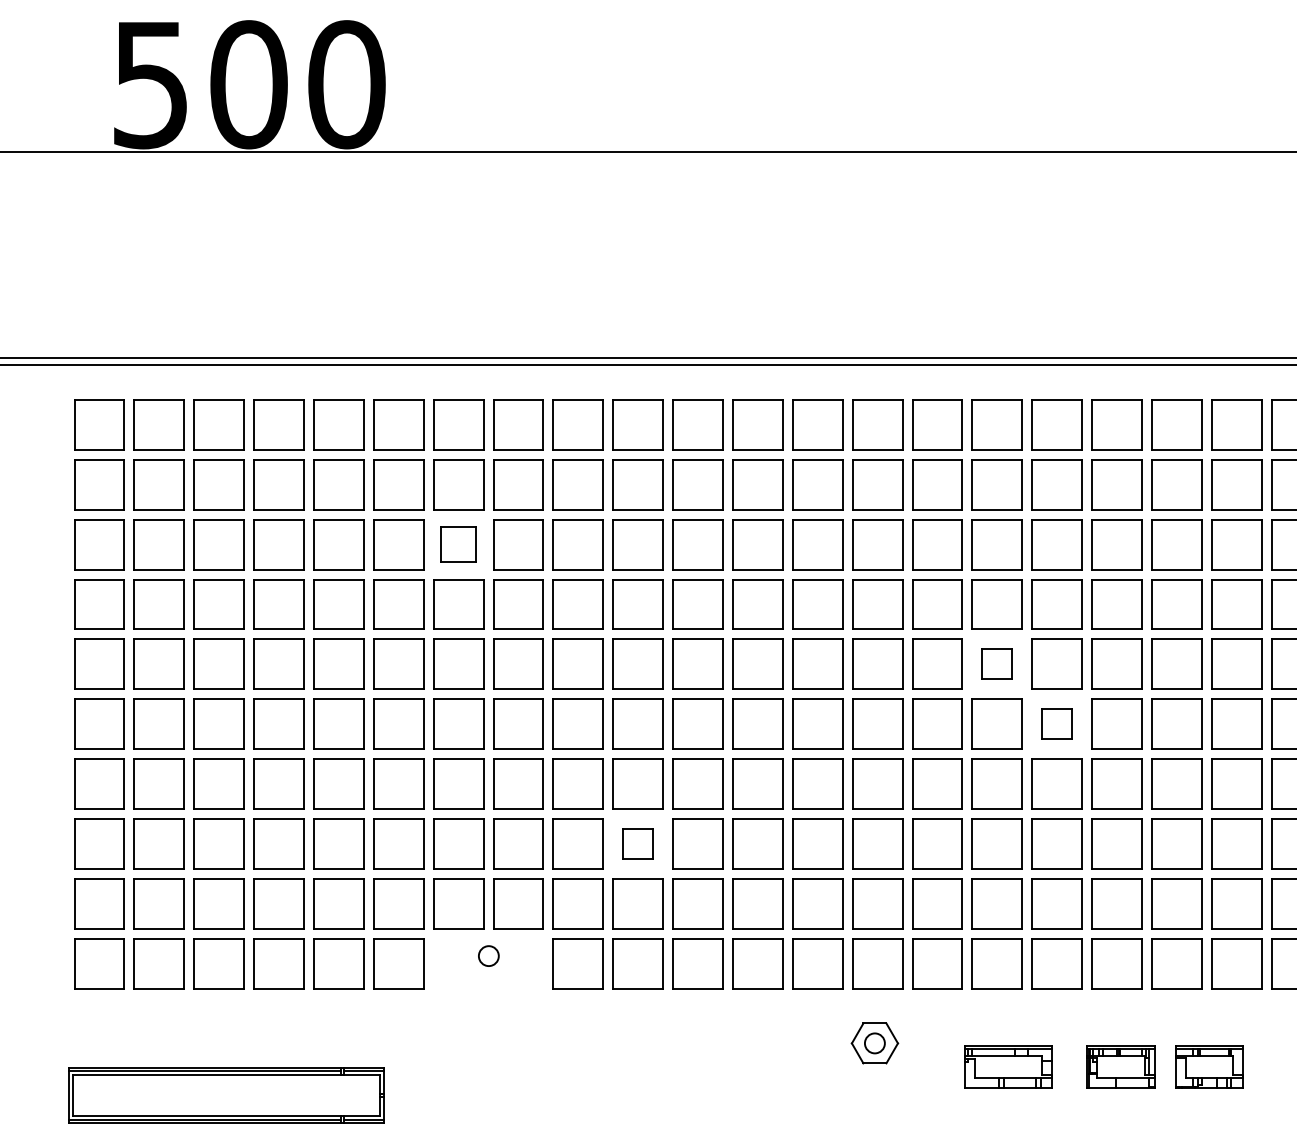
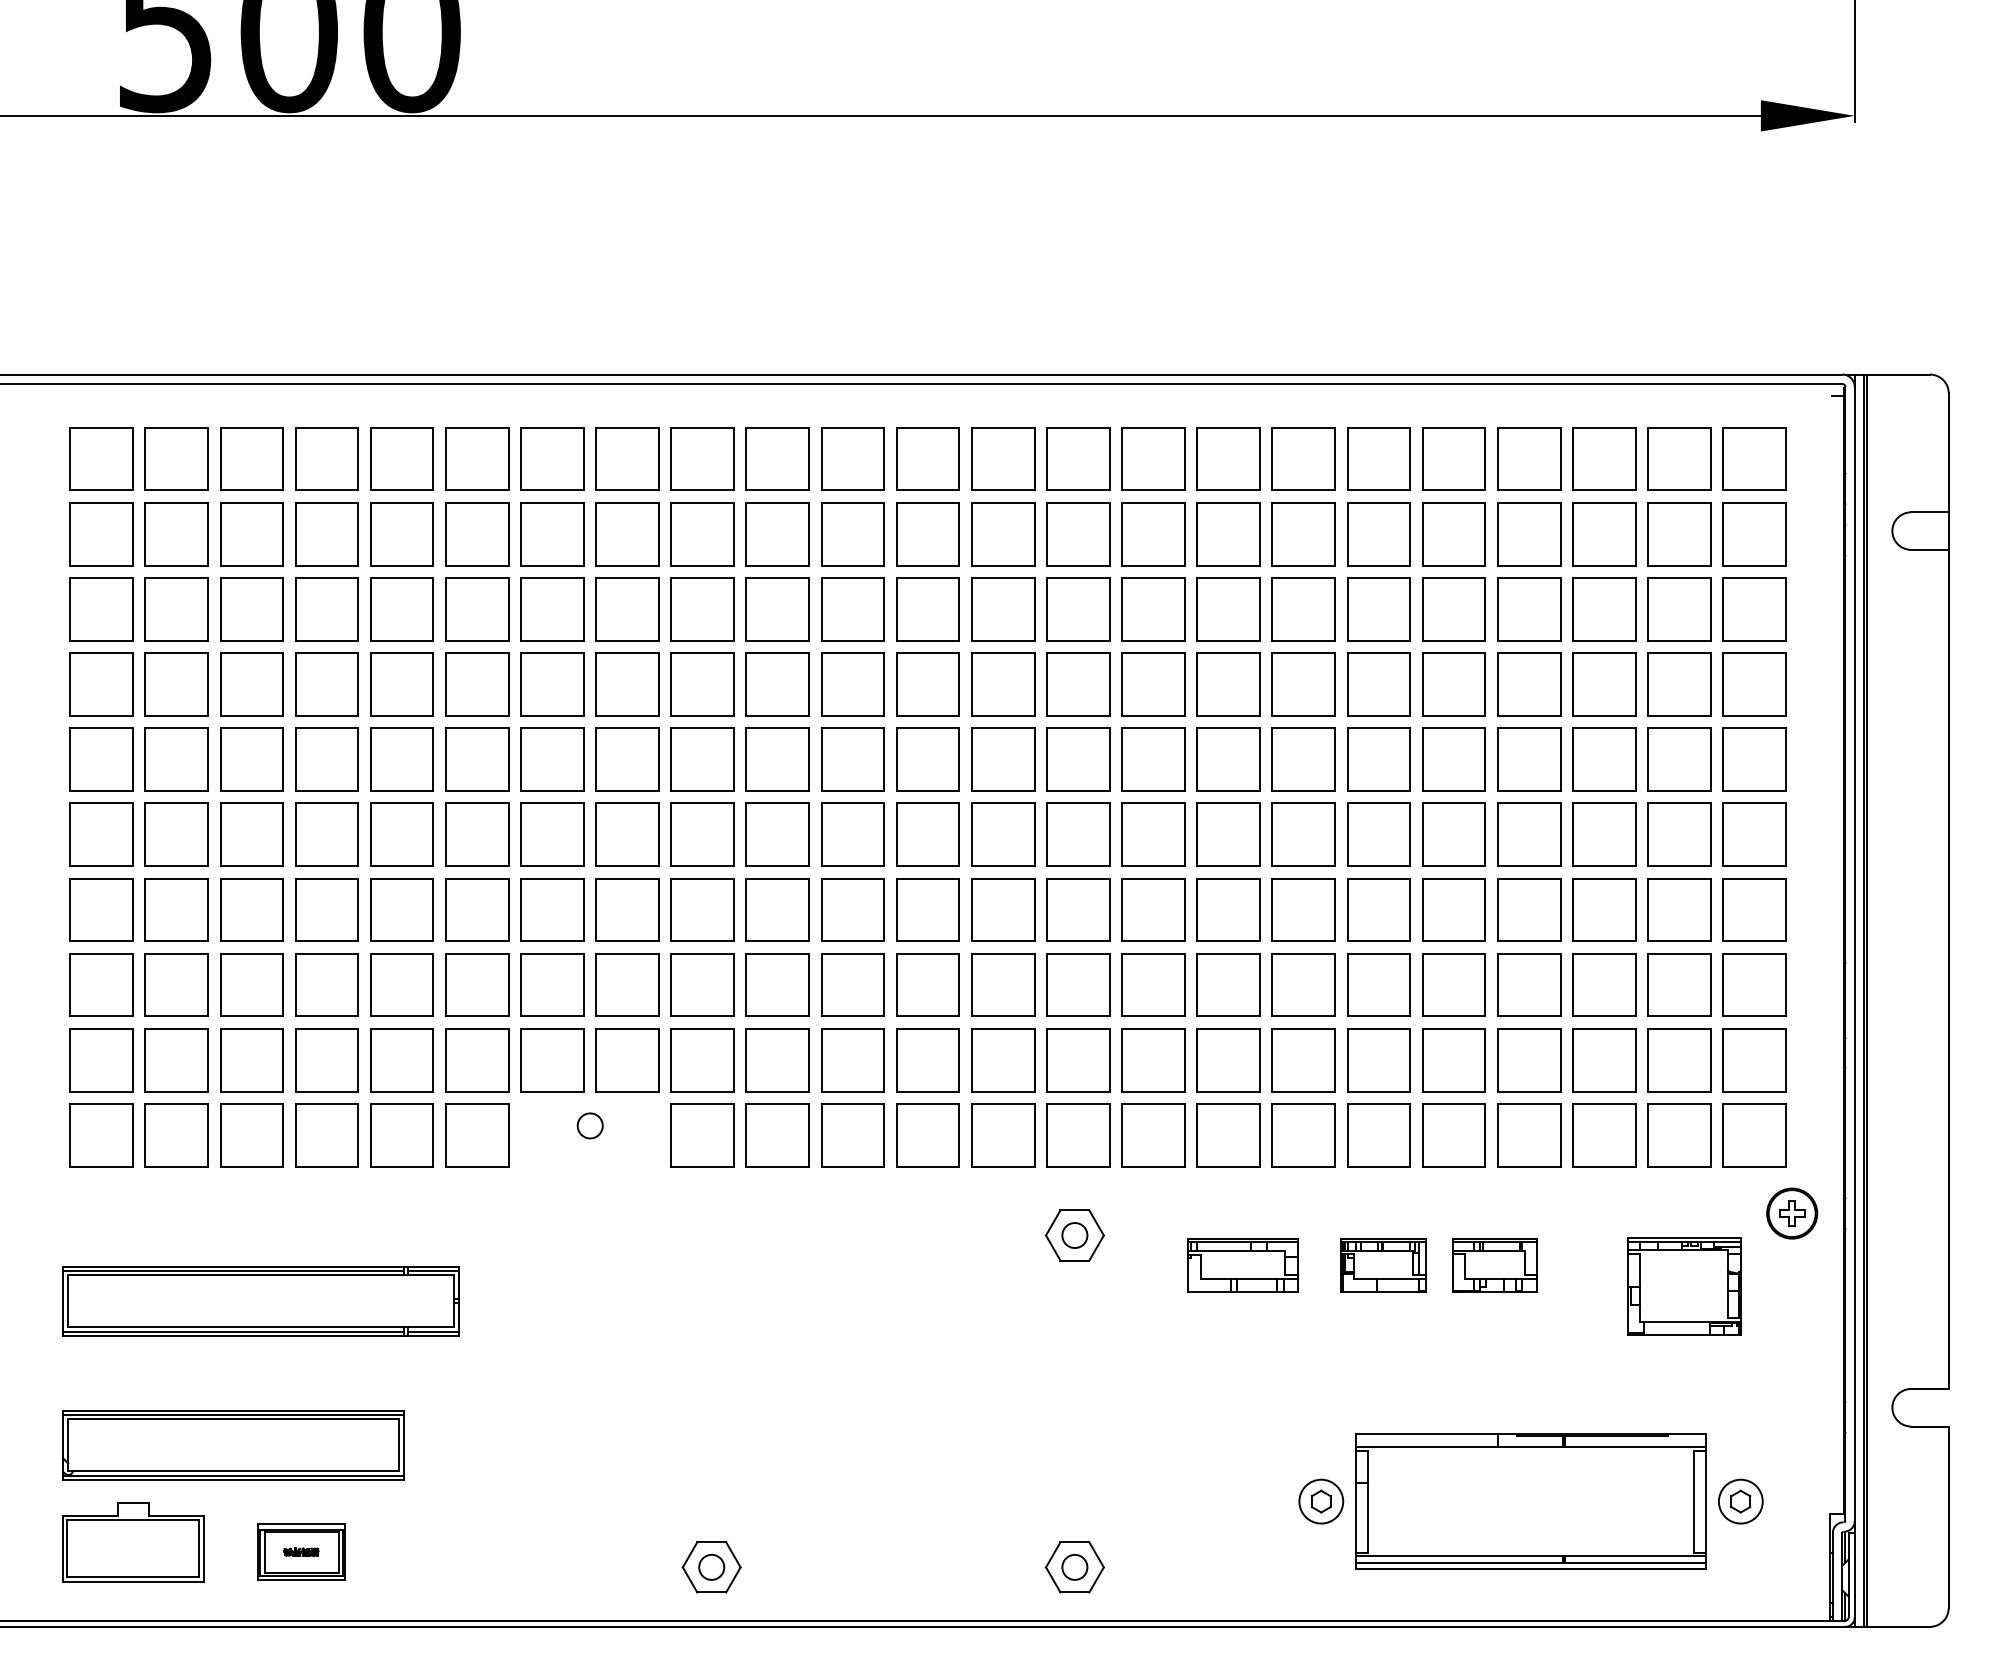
part: (458, 544) -> (552, 609), size x1.43
part: (997, 664) -> (1228, 759), size x1.67
part: (1057, 723) -> (1303, 834), size x1.67
part: (638, 843) -> (777, 984), size x1.67

